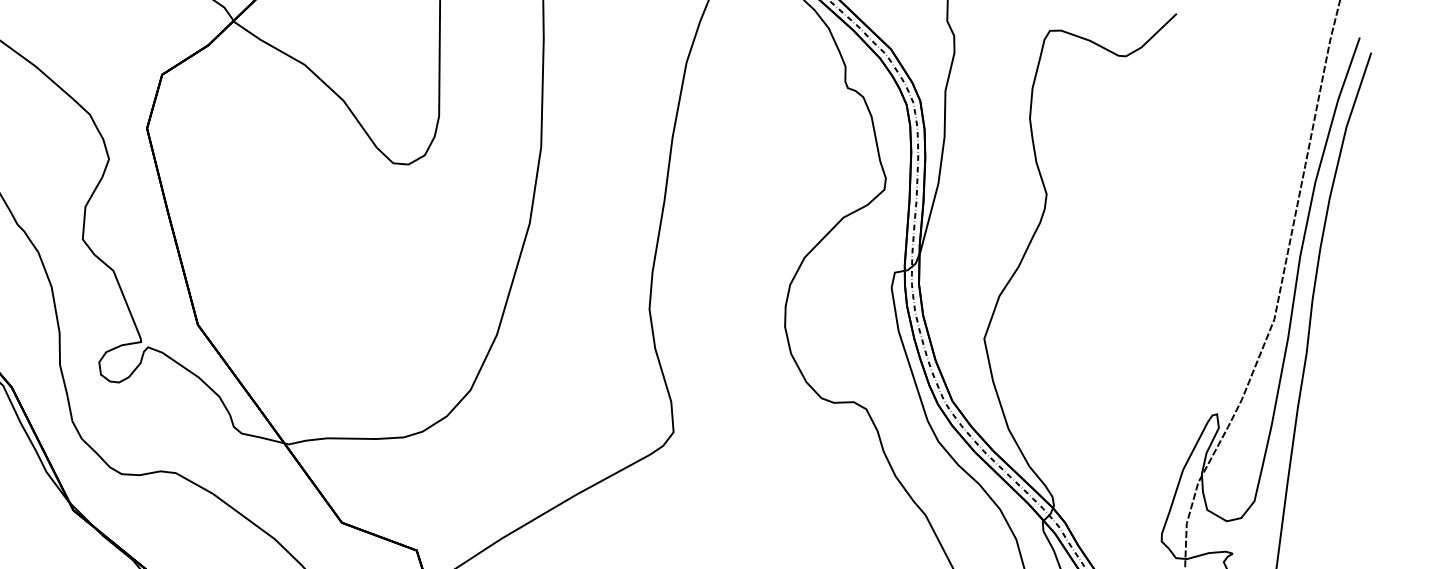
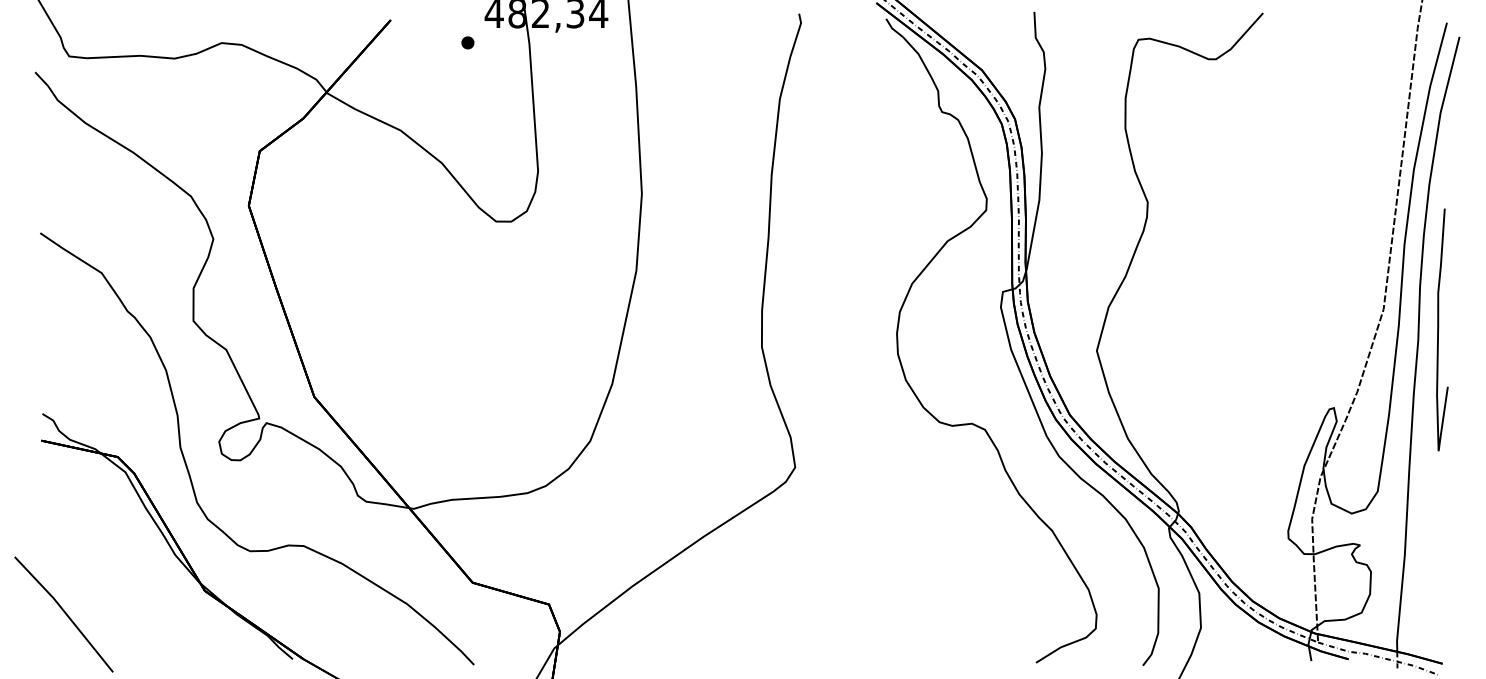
curve: (1328, 342) -> (1439, 328), added

